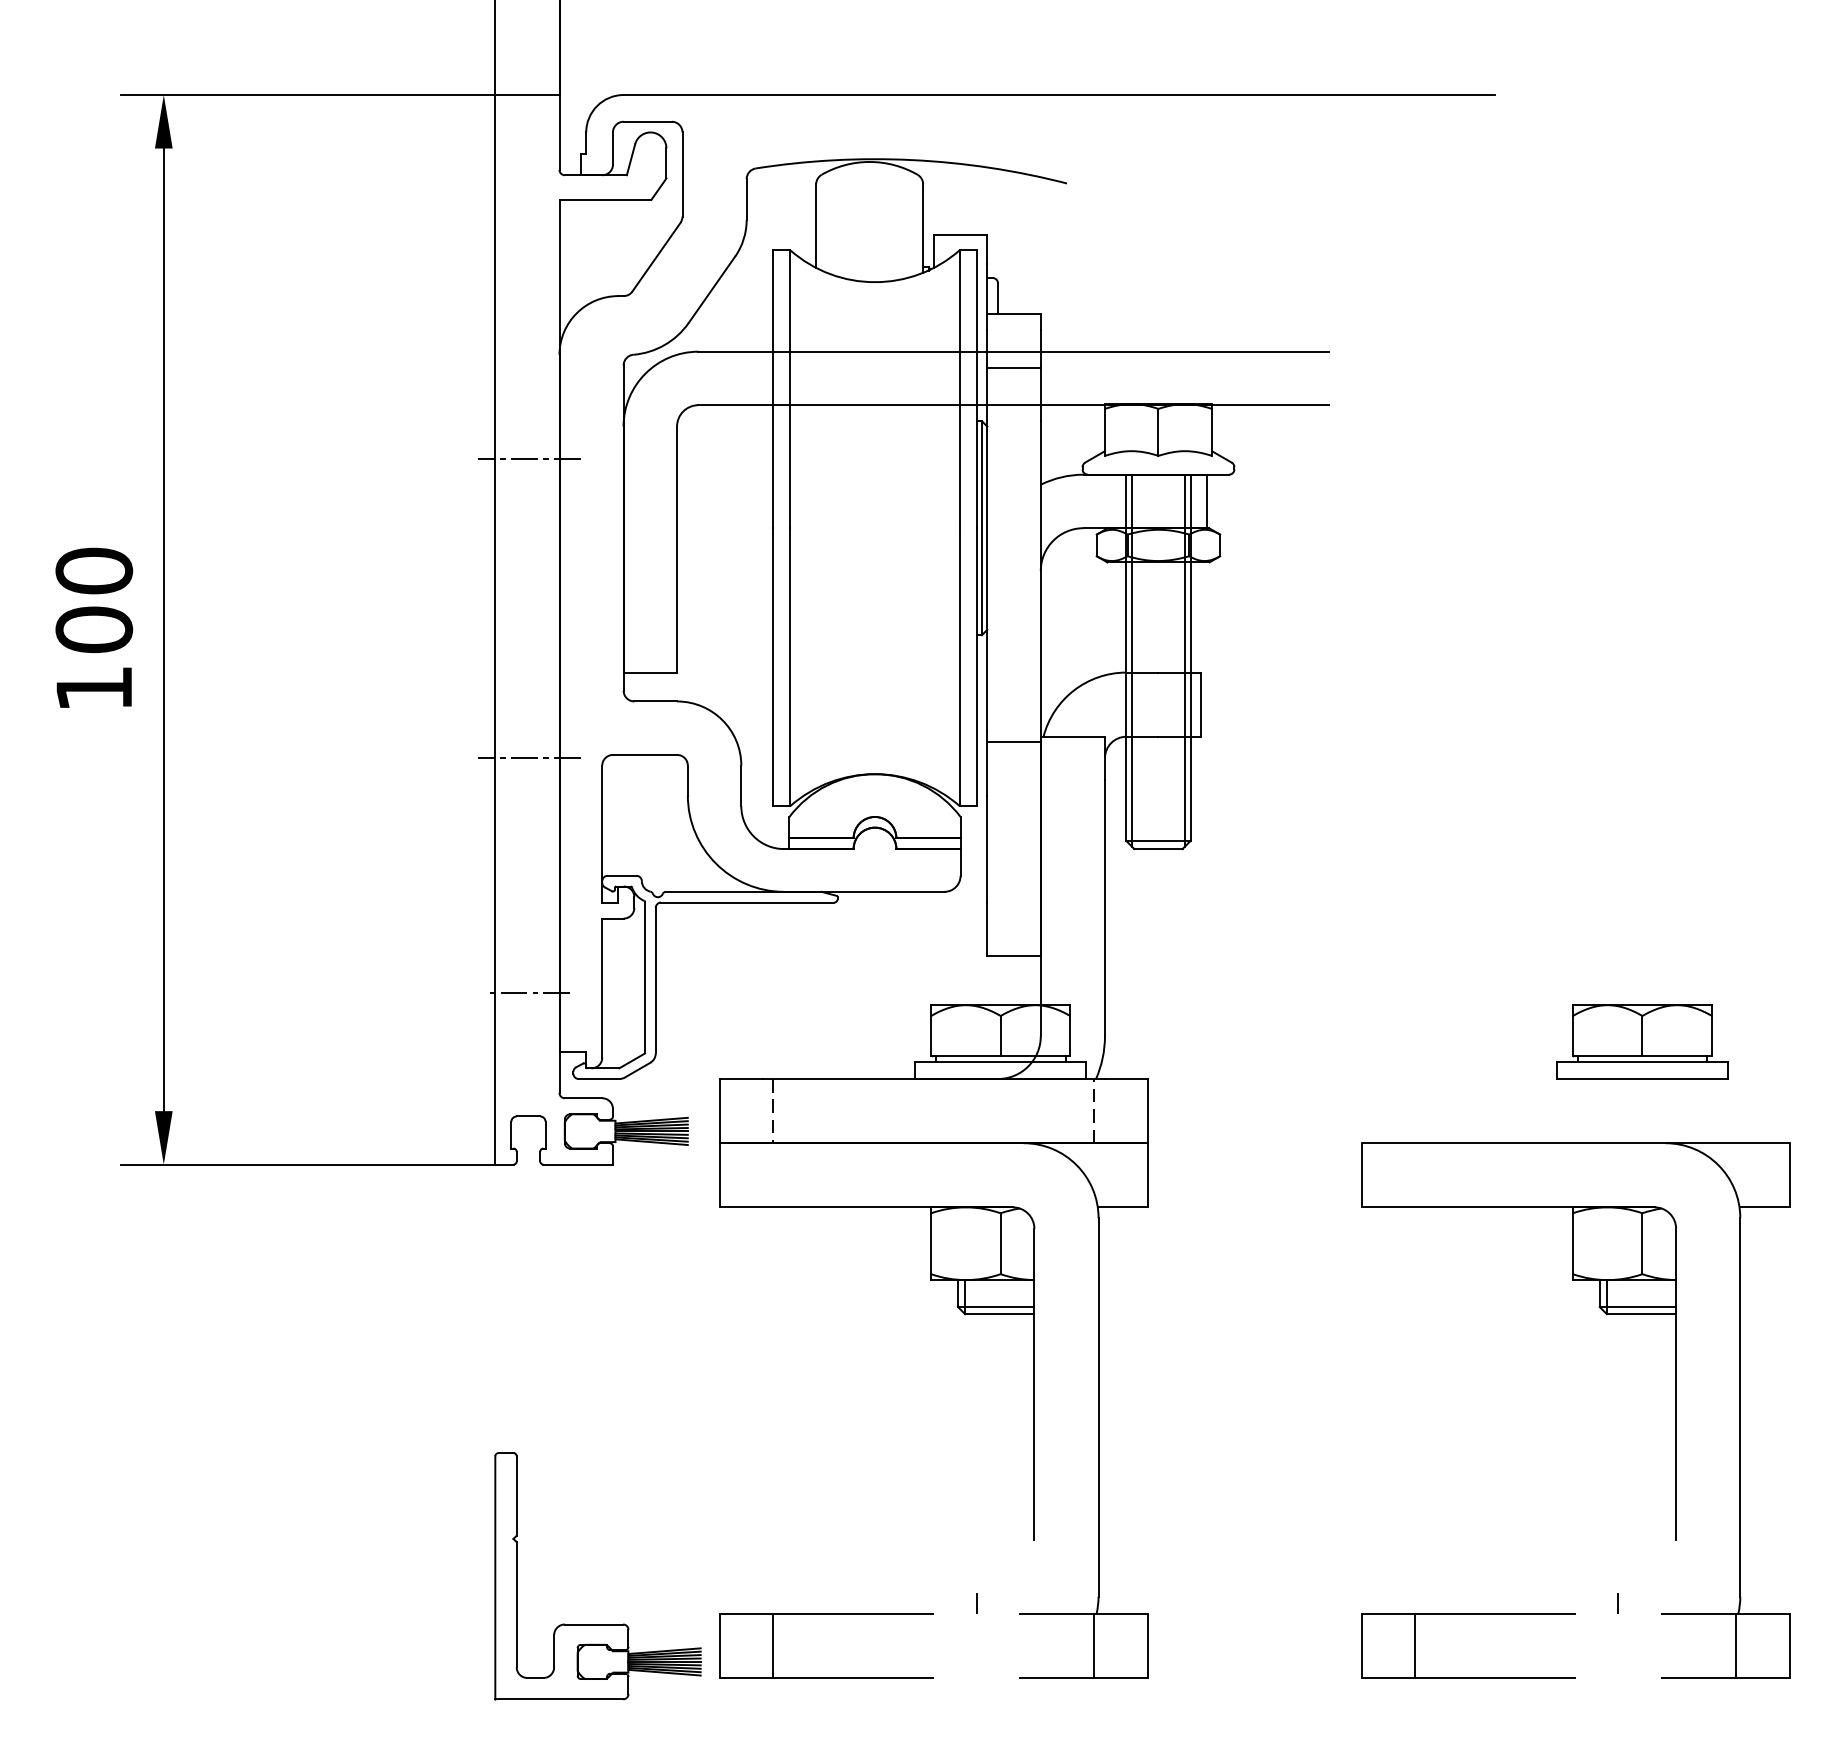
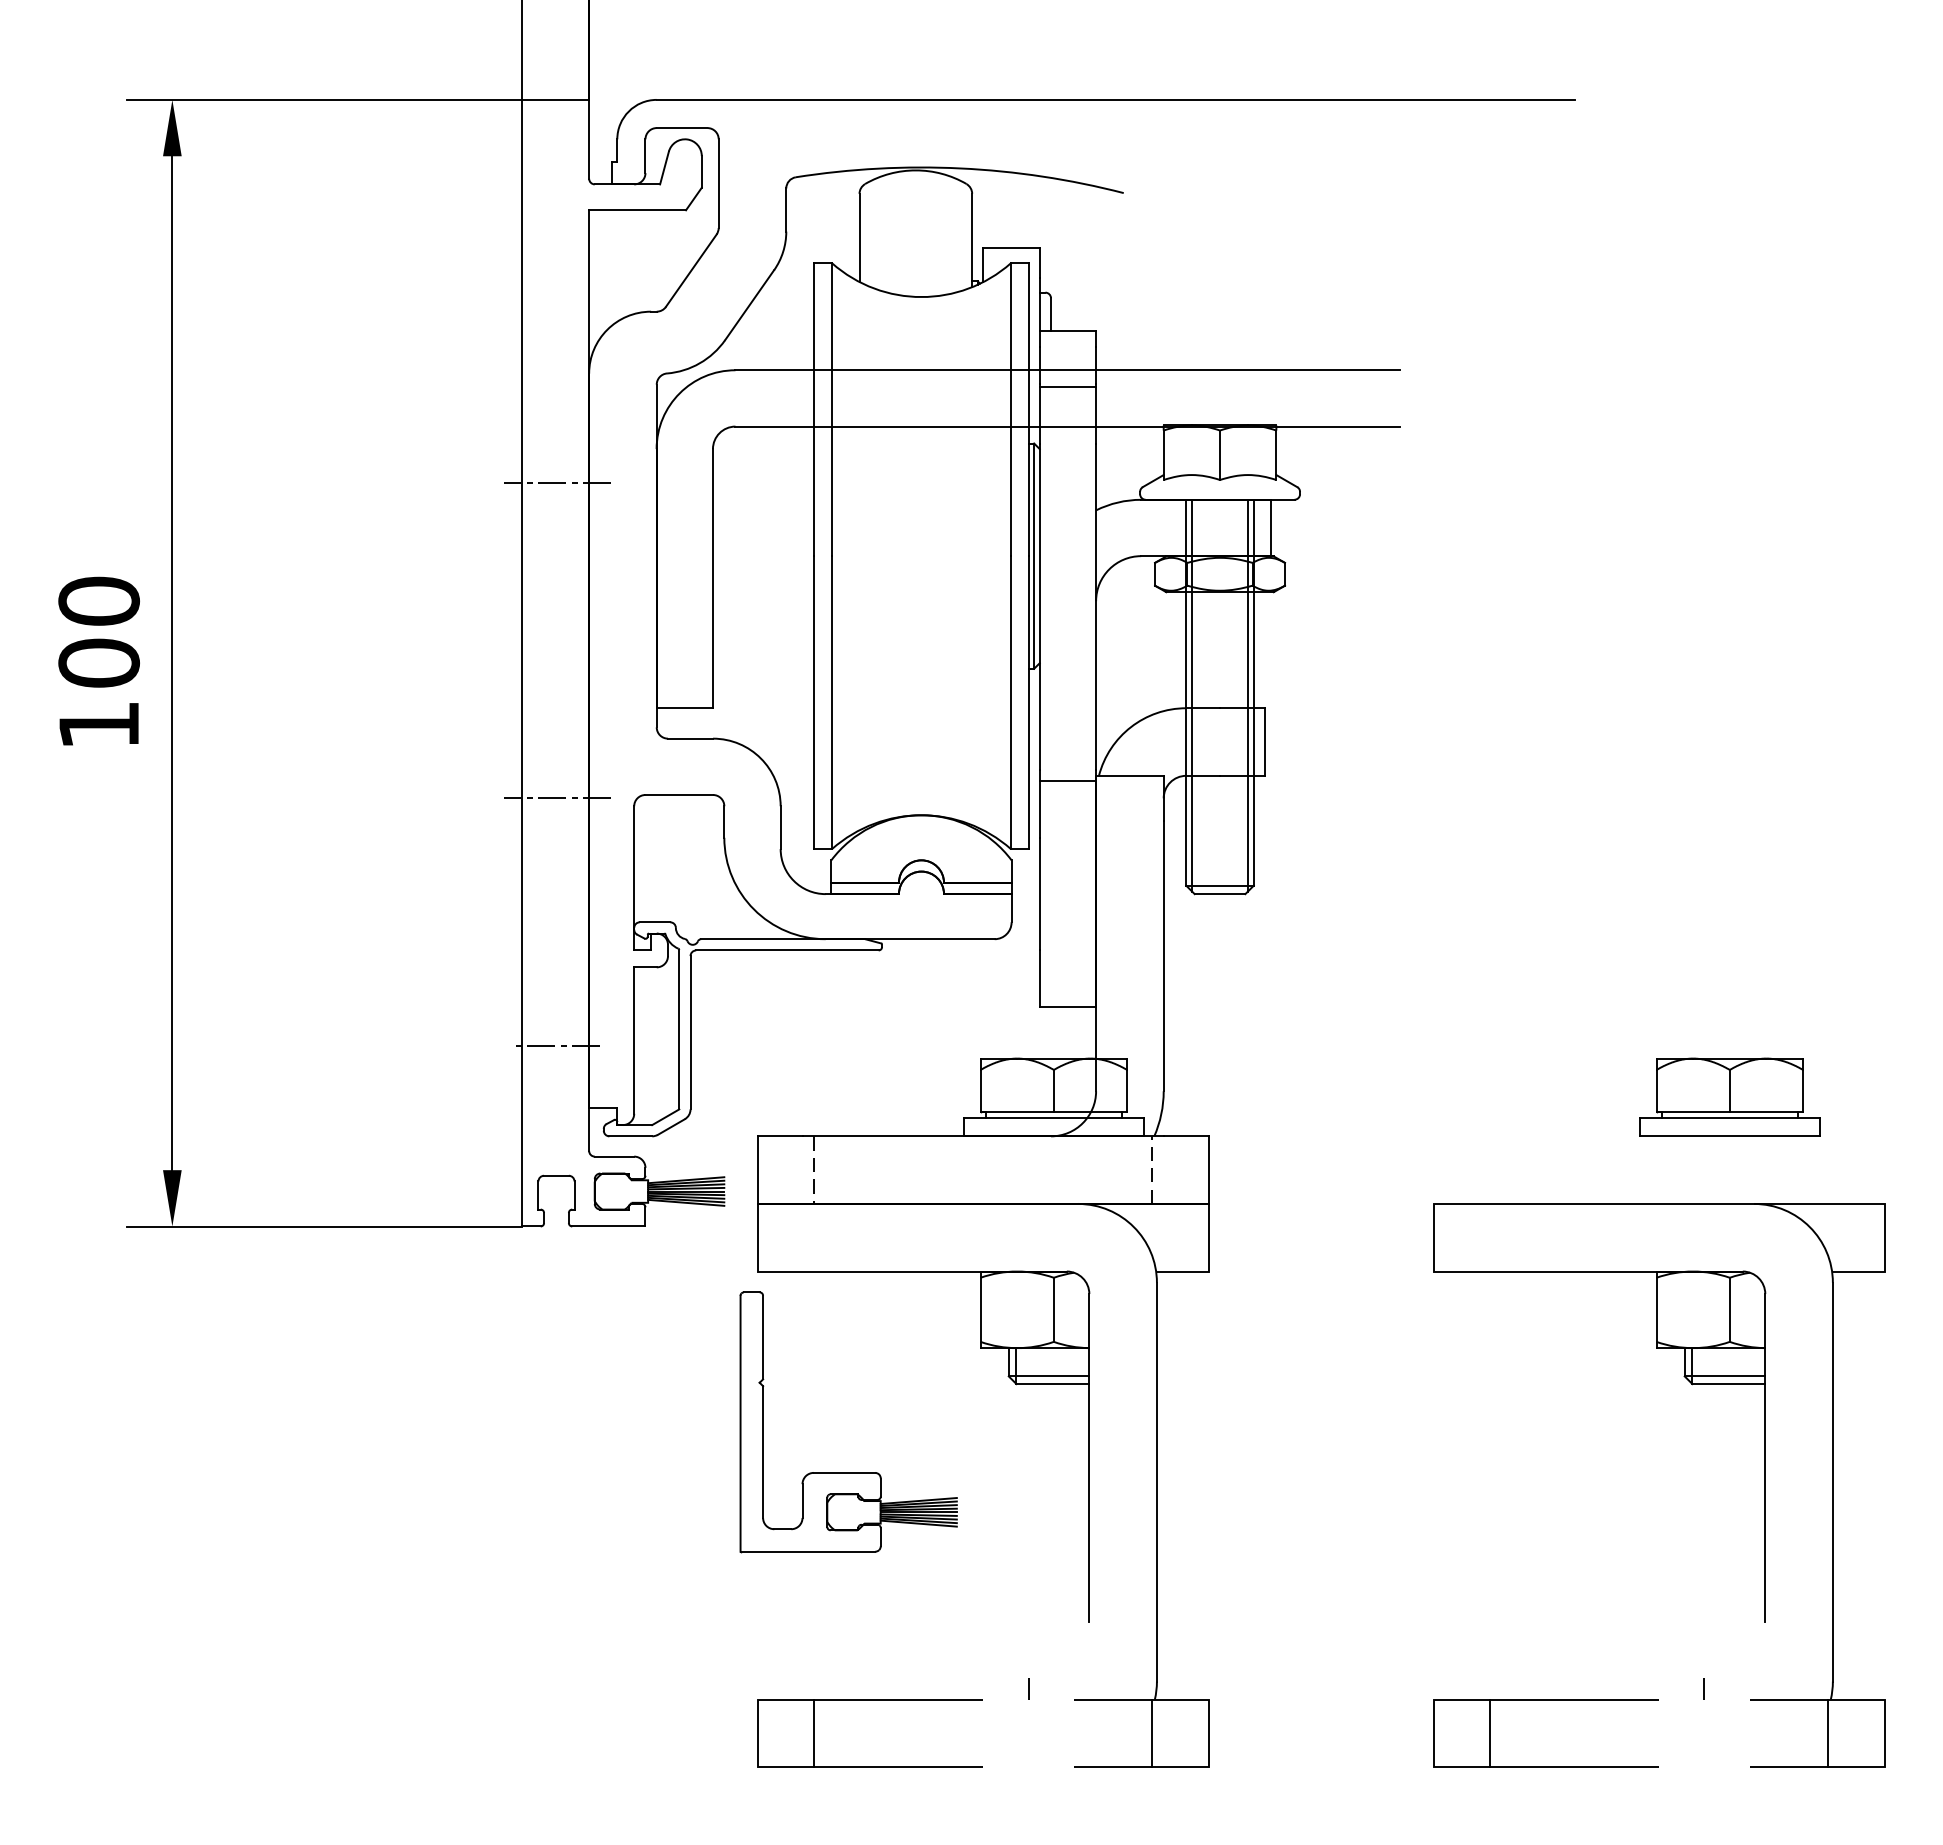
part: (597, 1624) -> (848, 1472), moved

